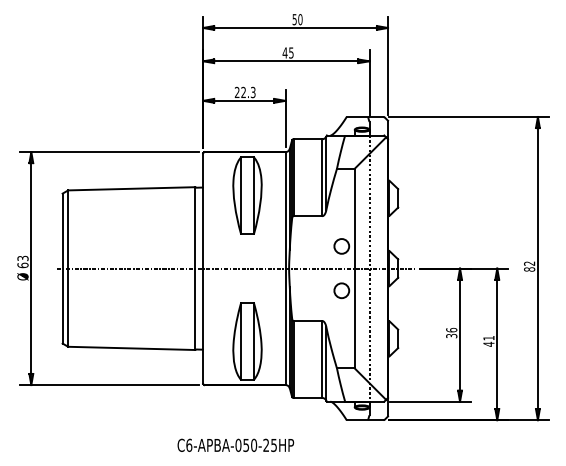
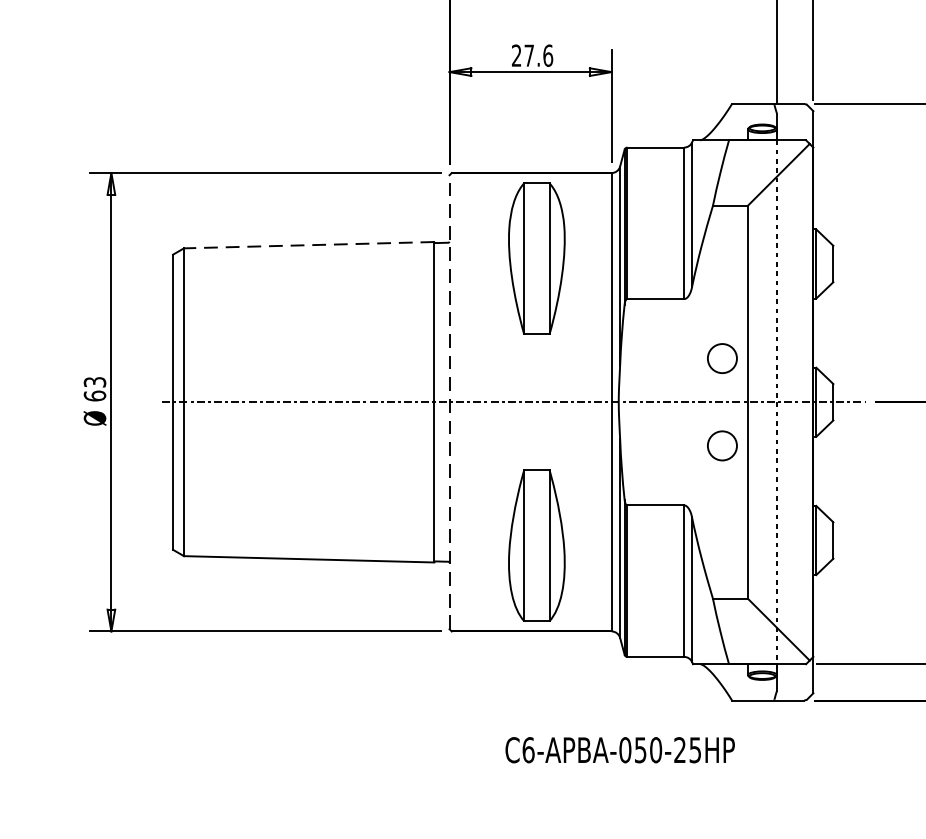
text: (248, 92) -> (538, 55), 22.3 -> 27.6
line: (131, 188) -> (308, 244), solid -> dashed
line: (203, 268) -> (450, 402), solid -> dashed
text: (235, 444) -> (619, 748), moved

